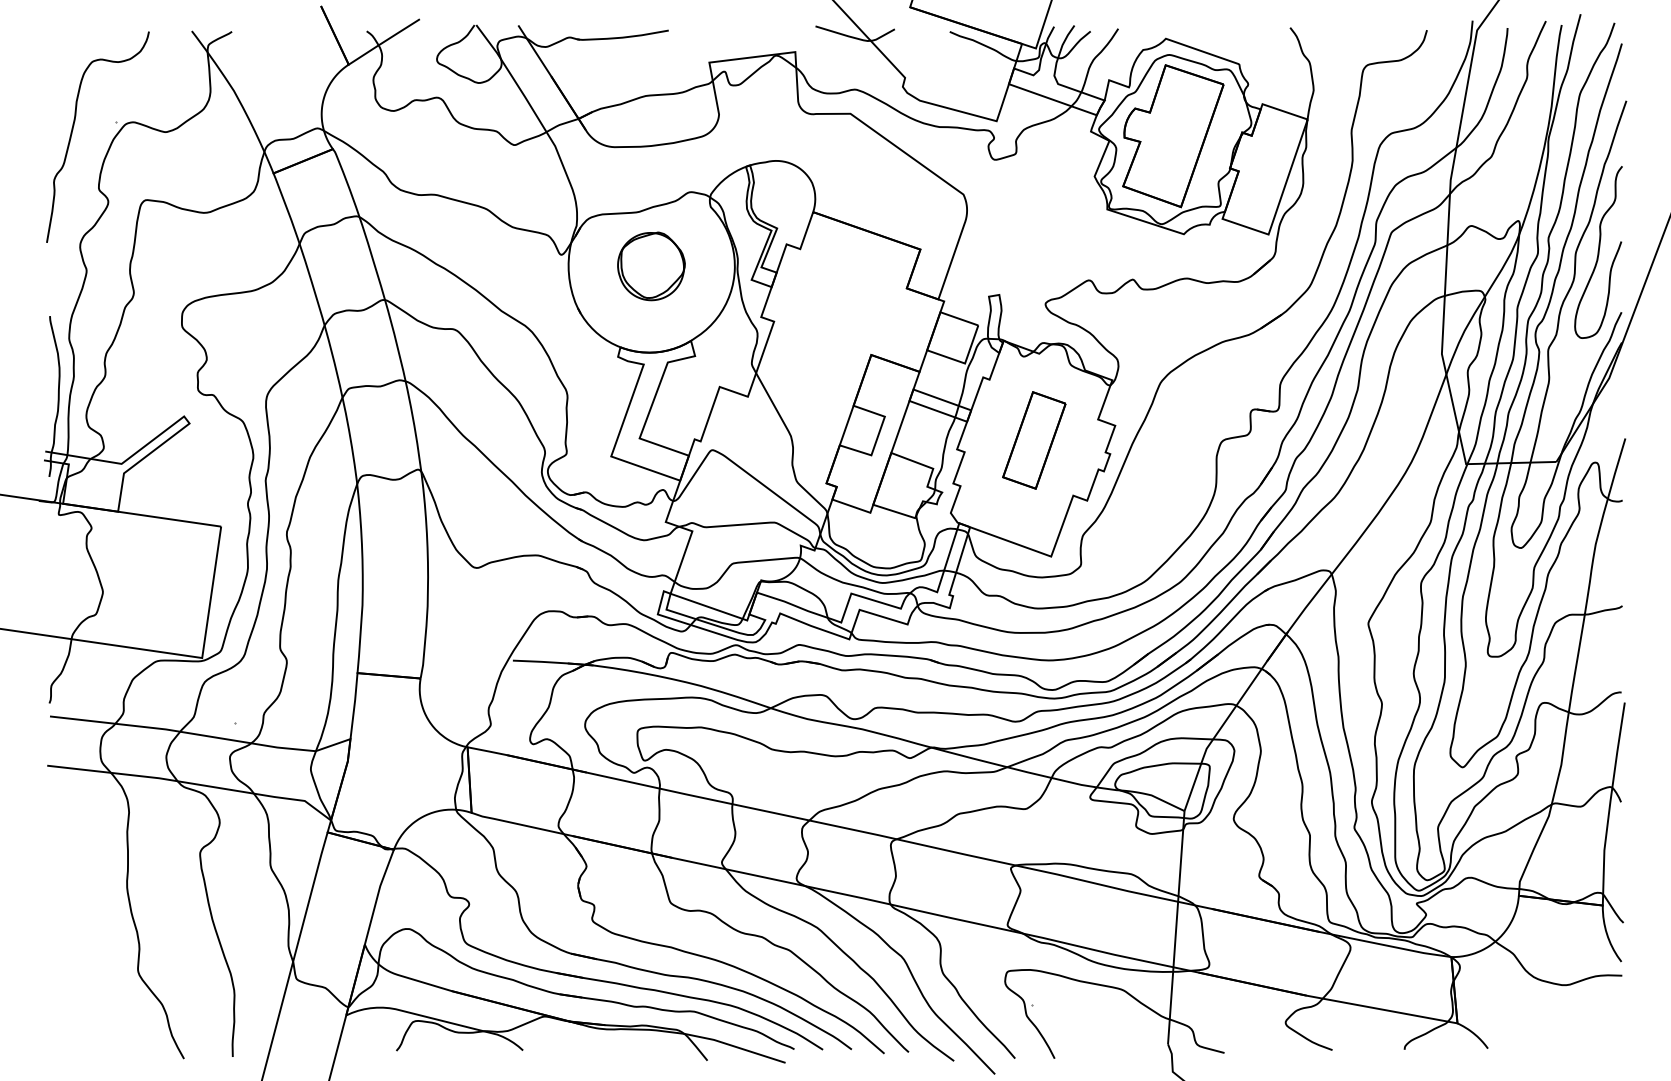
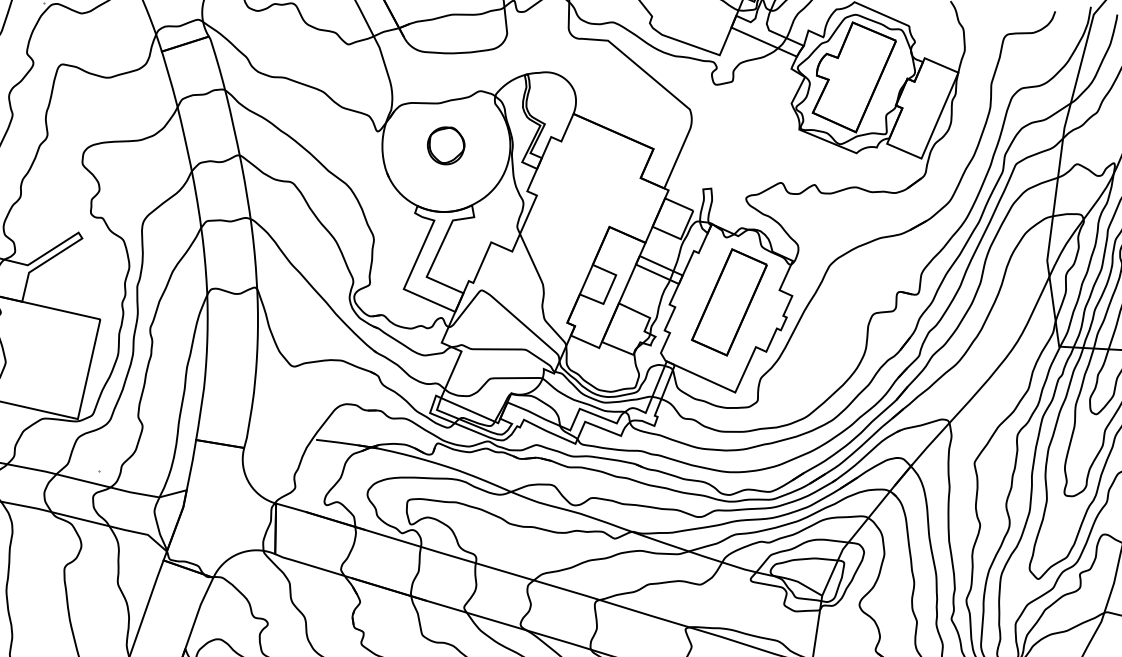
part: (651, 266) -> (446, 145), size x0.71
part: (1033, 440) -> (728, 302), size x1.43

